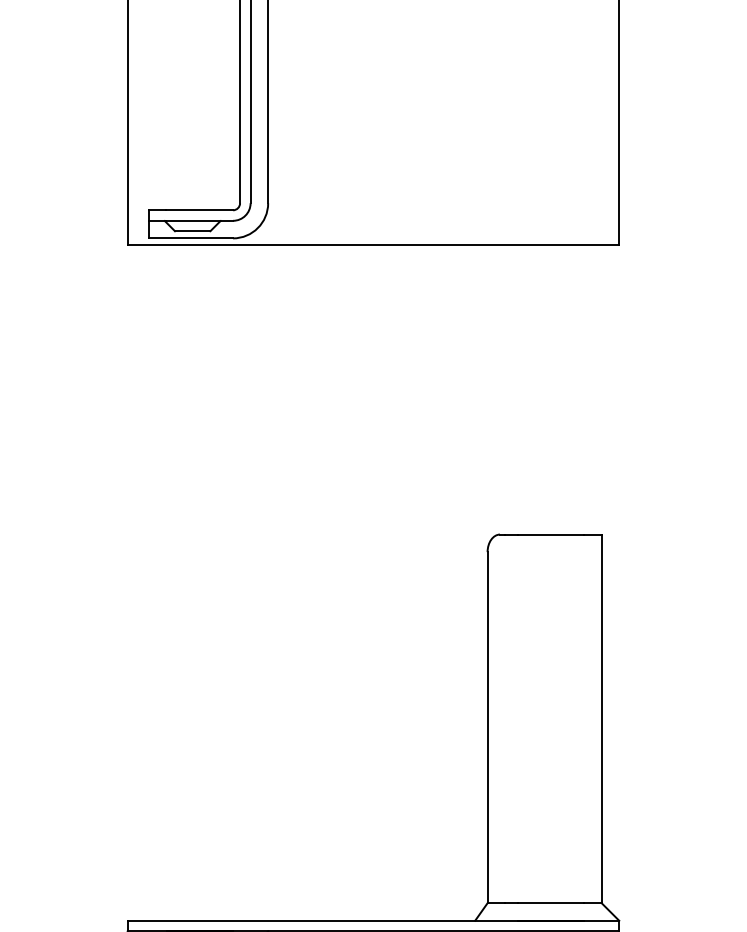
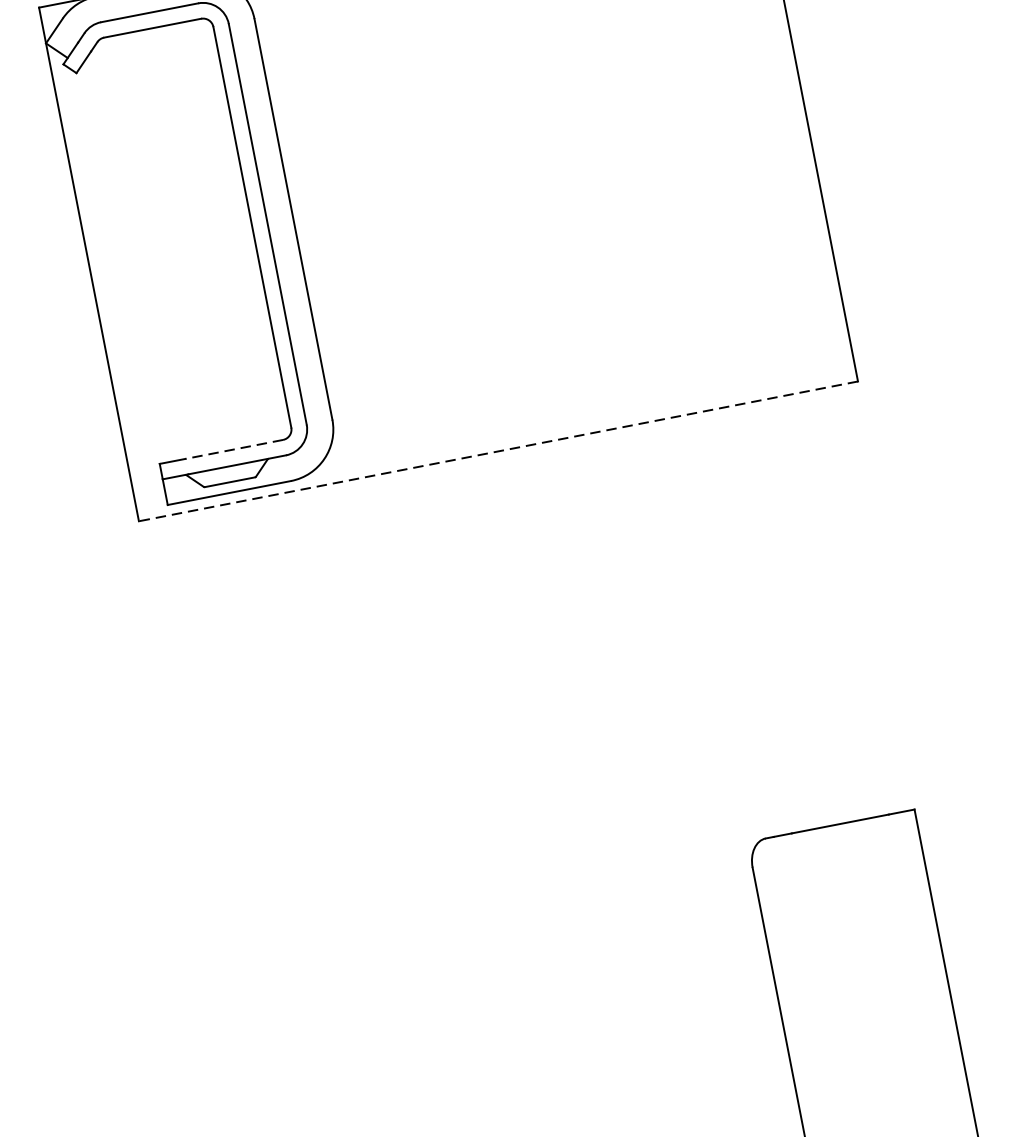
line: (199, 210) -> (233, 449), solid -> dashed
line: (373, 245) -> (498, 451), solid -> dashed

